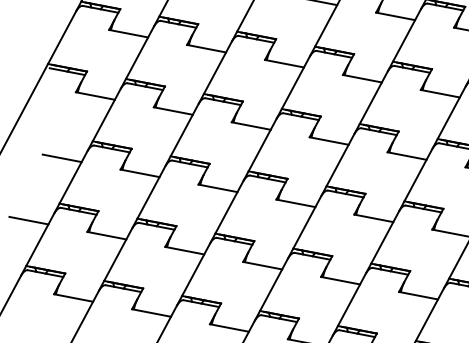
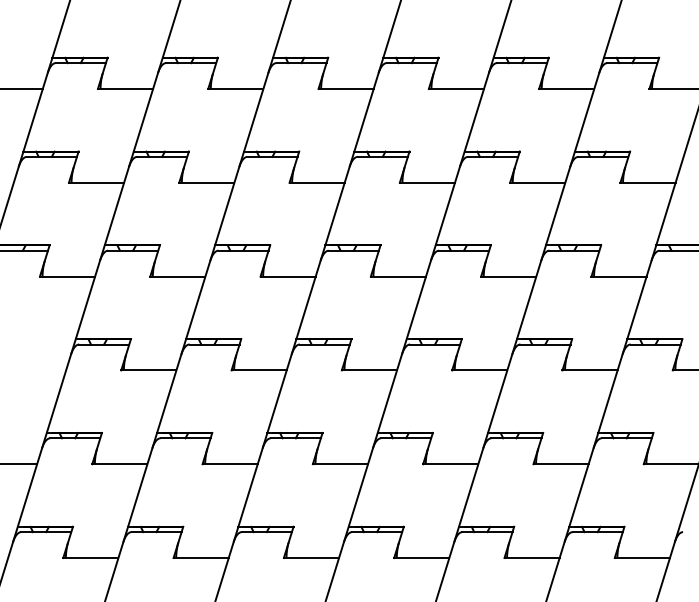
line: (62, 158) -> (38, 370), removed

